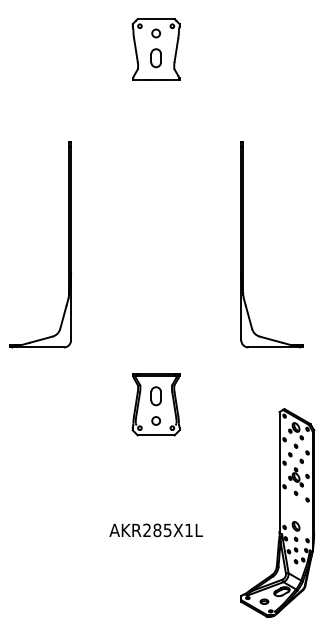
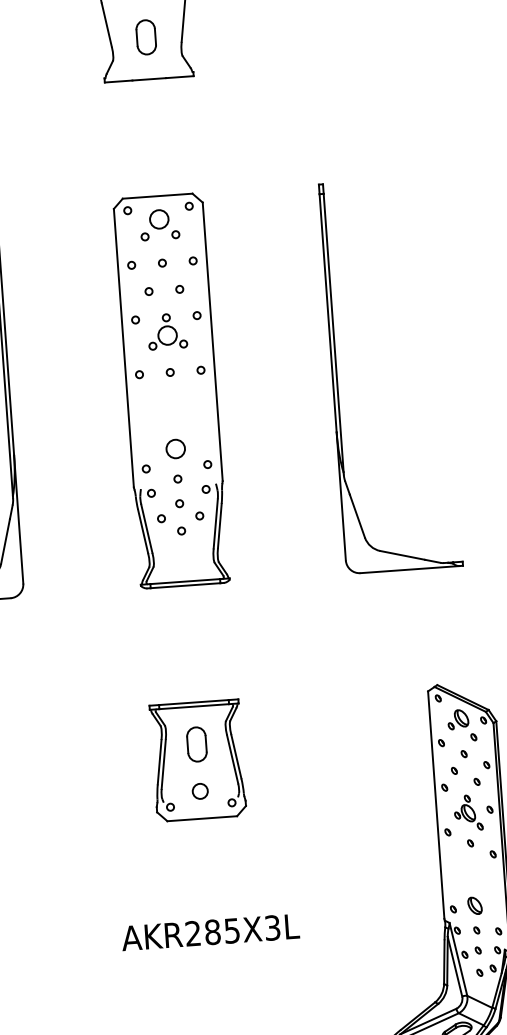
part: (155, 244) -> (170, 390), added
part: (155, 404) -> (196, 760), moved
text: (188, 530) -> (271, 928), AKR285X1L -> AKR285X3L

